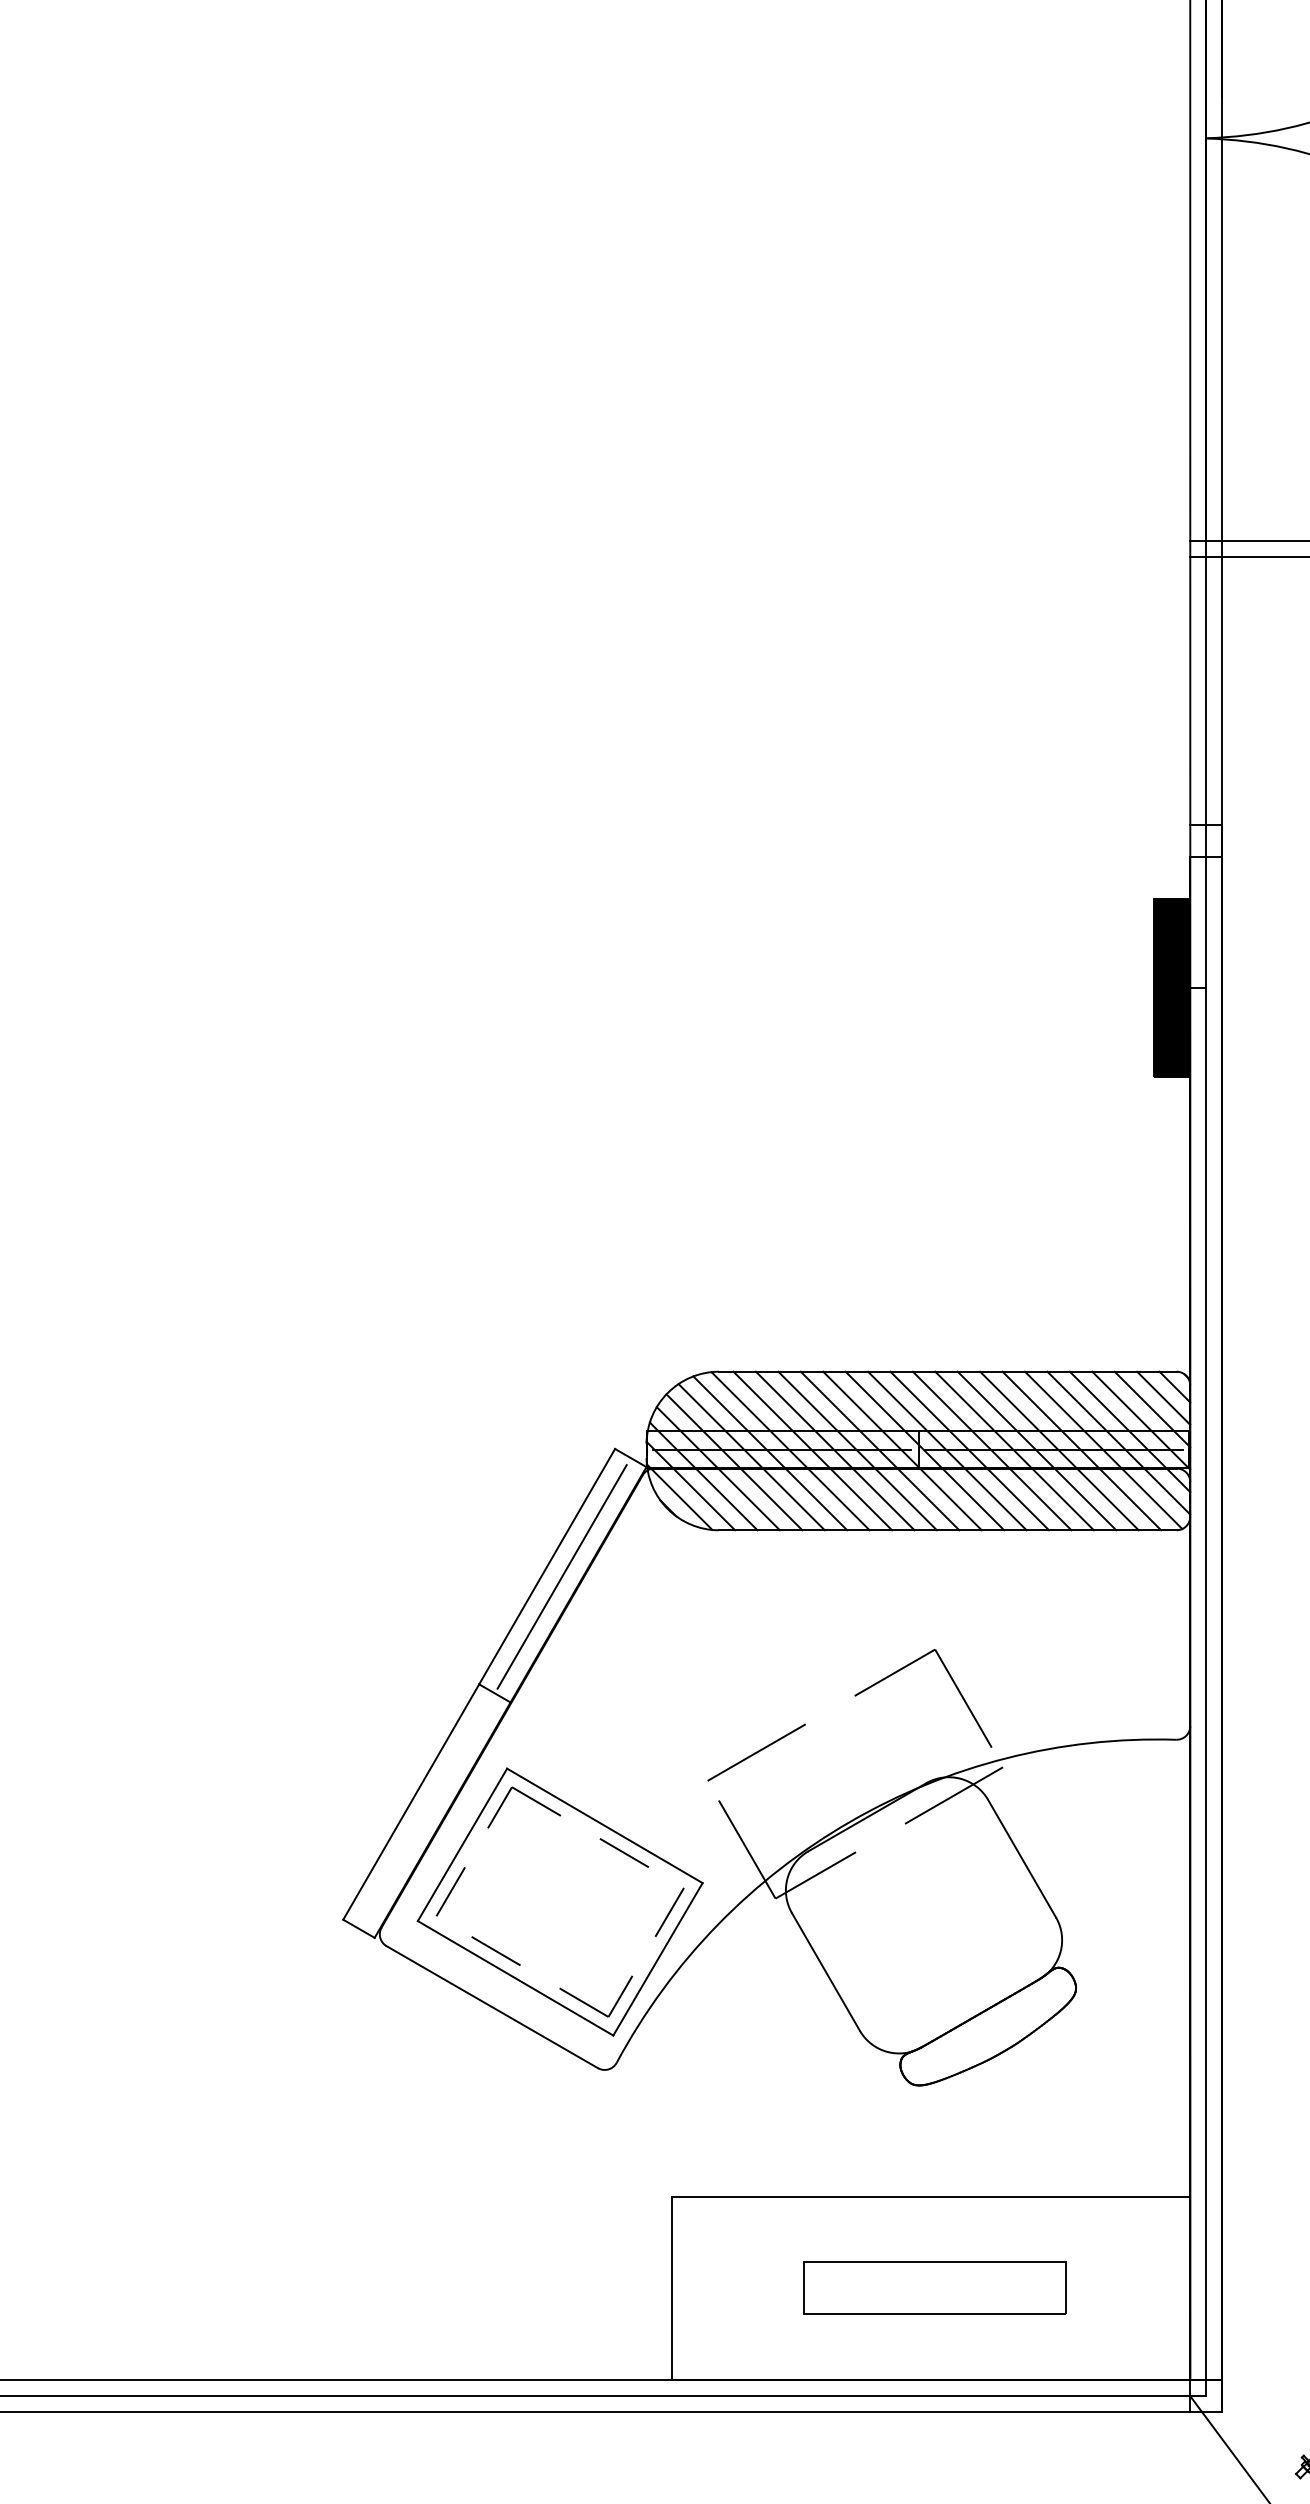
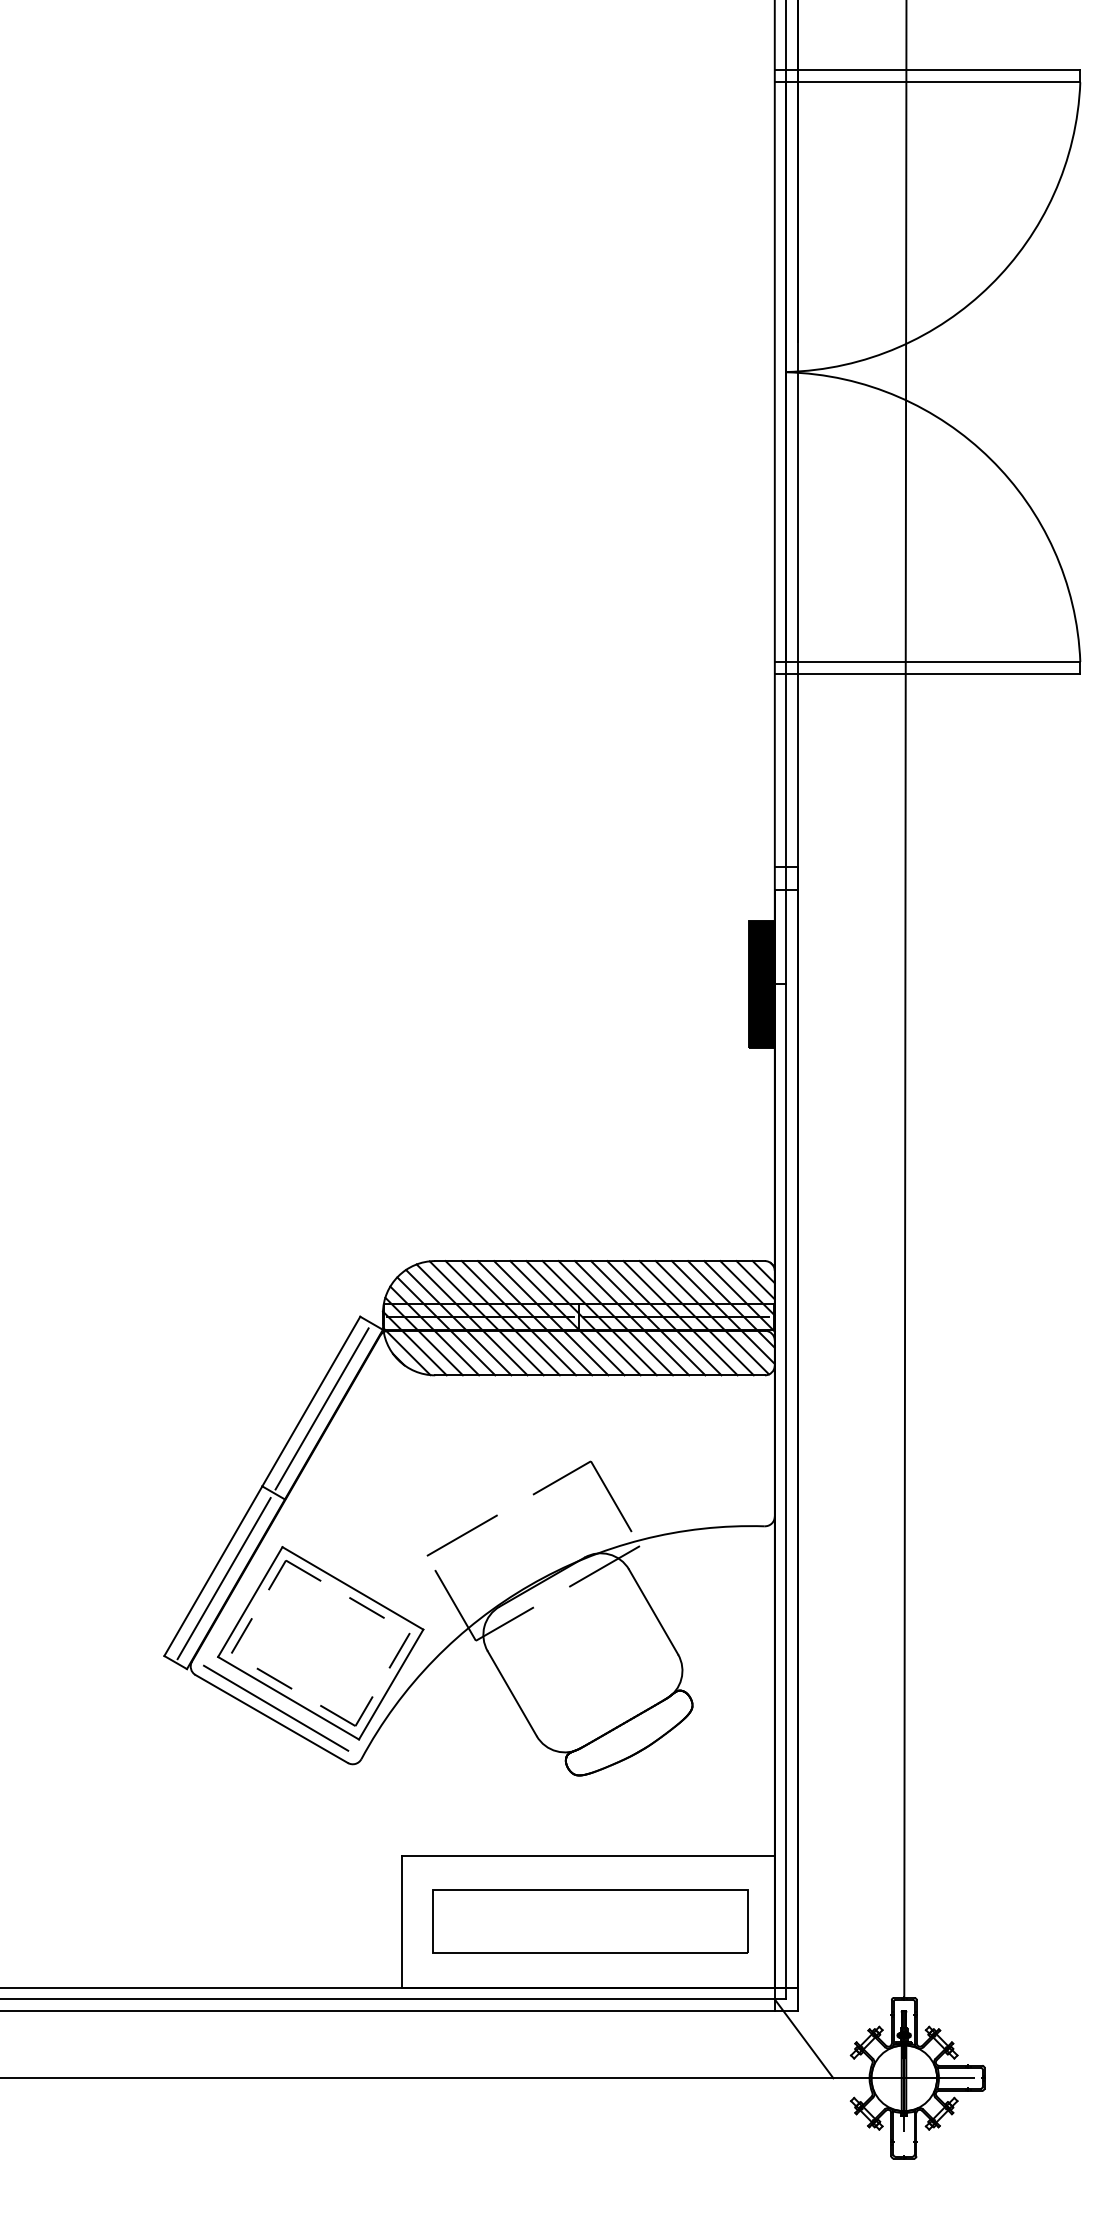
line: (425, 1812) -> (223, 1578), added
line: (497, 1991) -> (275, 1707), added
part: (934, 2288) -> (590, 1921), size x1.67

